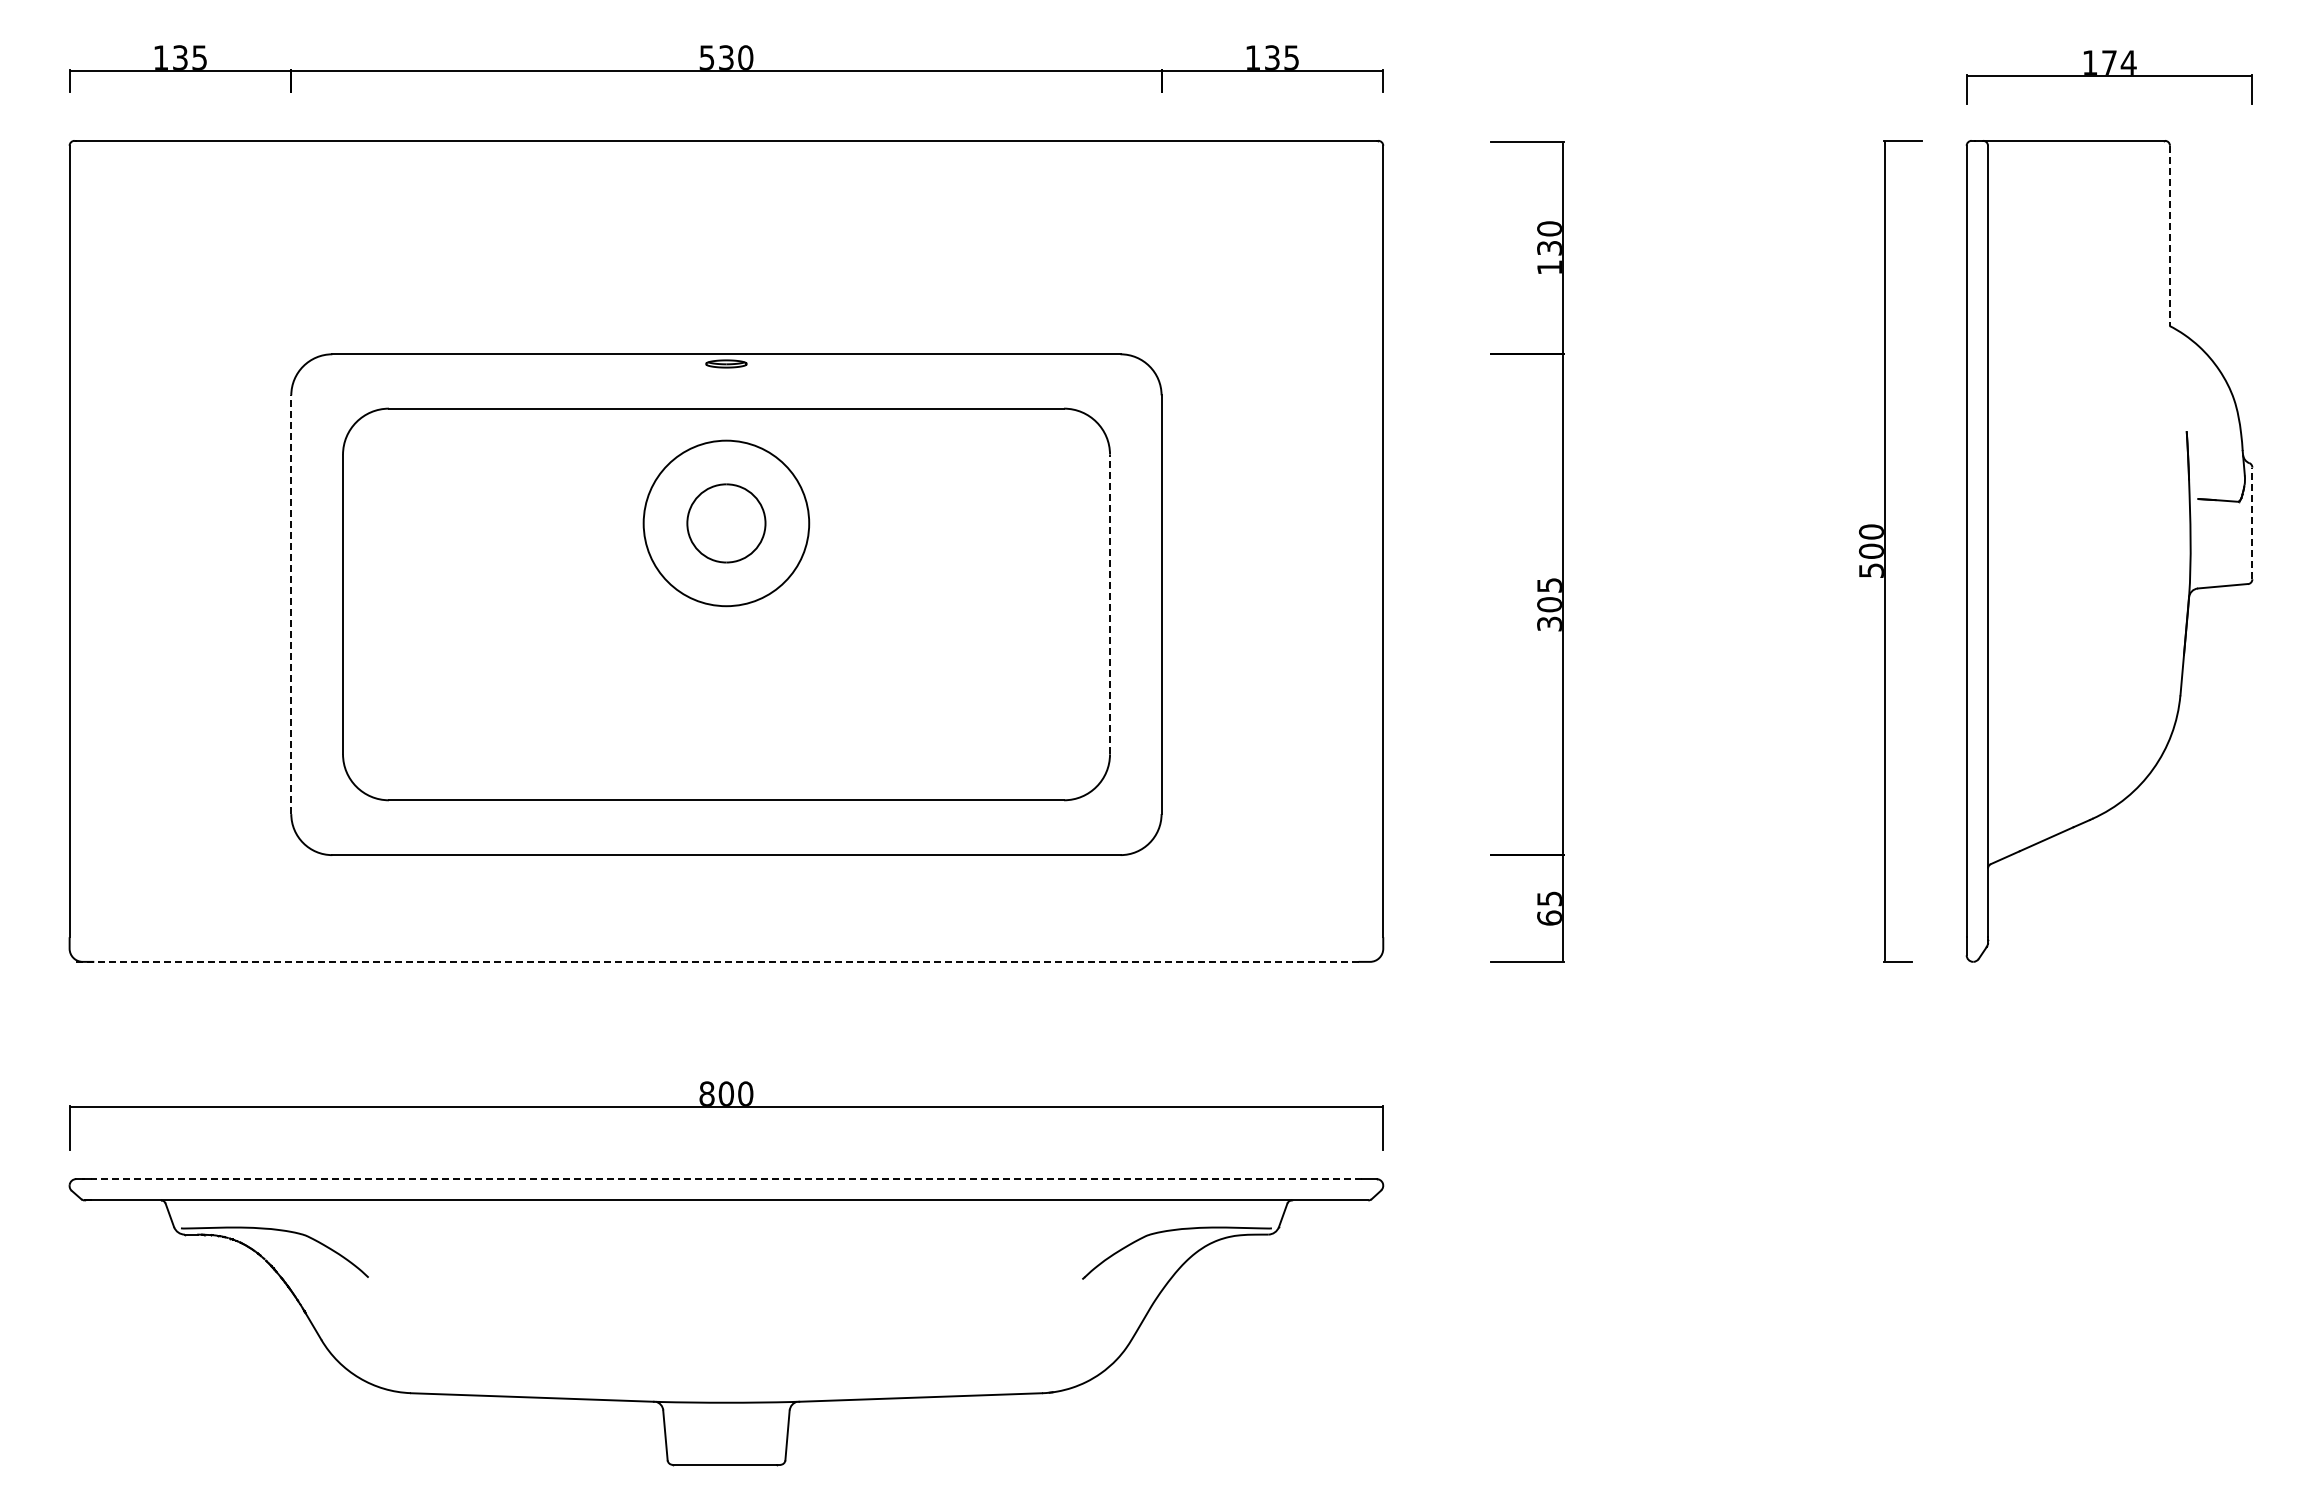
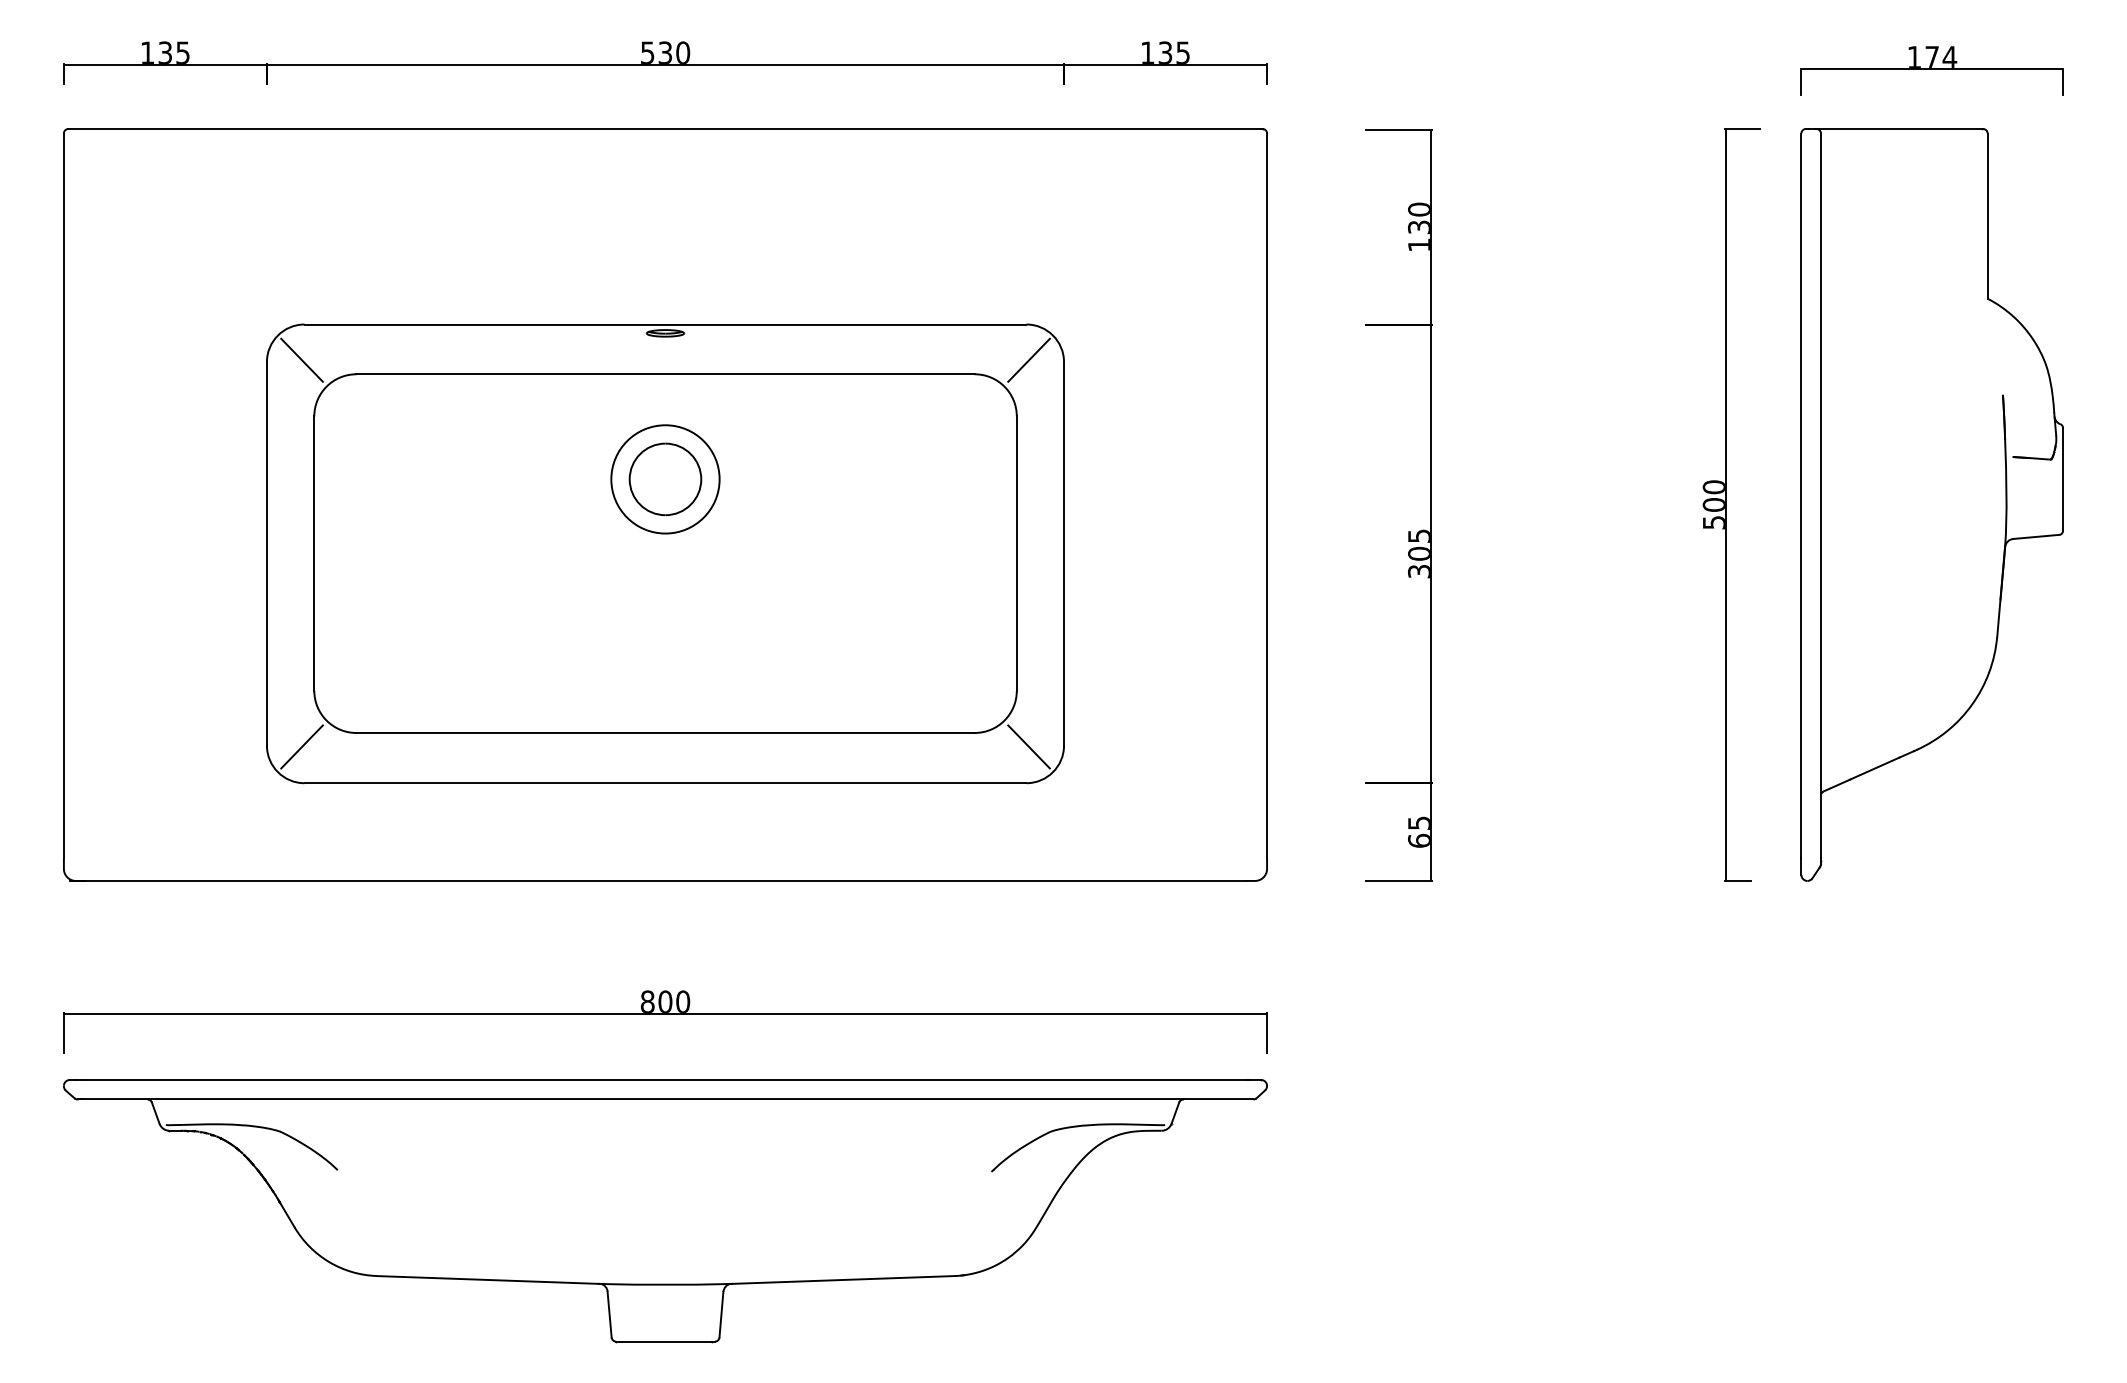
line: (2169, 236) -> (1987, 216), dashed -> solid
line: (329, 392) -> (301, 359), added
line: (1123, 392) -> (1029, 359), added
circle: (726, 523) -> (665, 479), size x0.71
line: (2252, 523) -> (2063, 479), dashed -> solid
line: (291, 604) -> (267, 553), dashed -> solid
line: (1110, 604) -> (1017, 553), dashed -> solid
line: (329, 815) -> (301, 746), added
line: (1123, 815) -> (1029, 746), added
line: (717, 961) -> (657, 880), dashed -> solid
line: (725, 1179) -> (664, 1080), dashed -> solid

